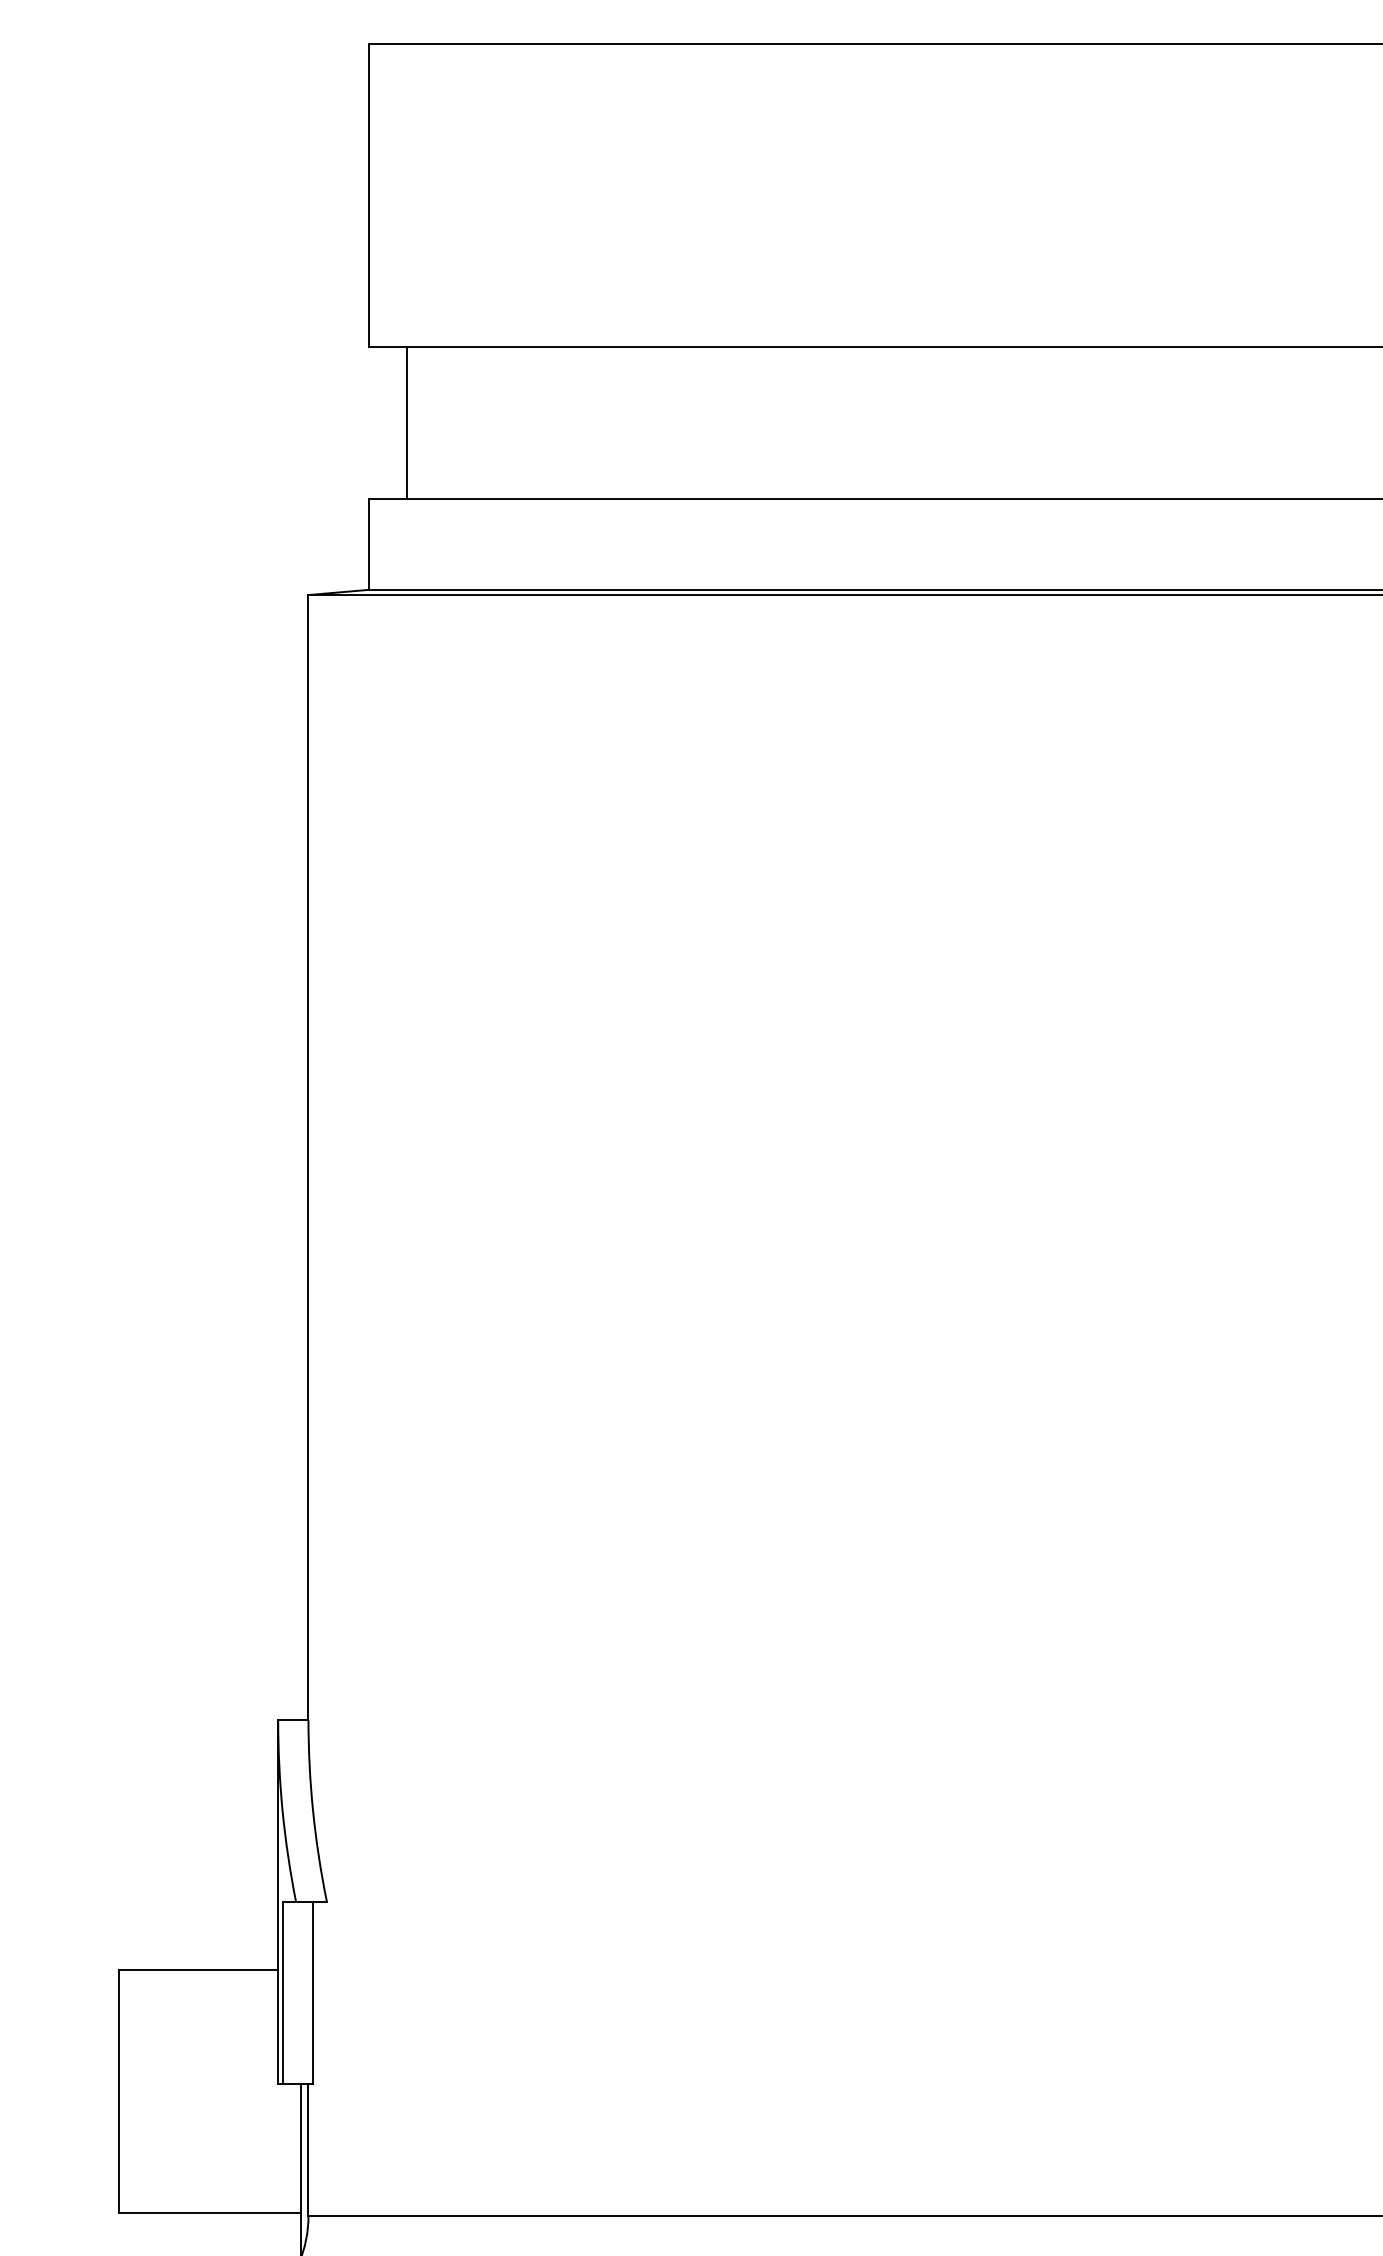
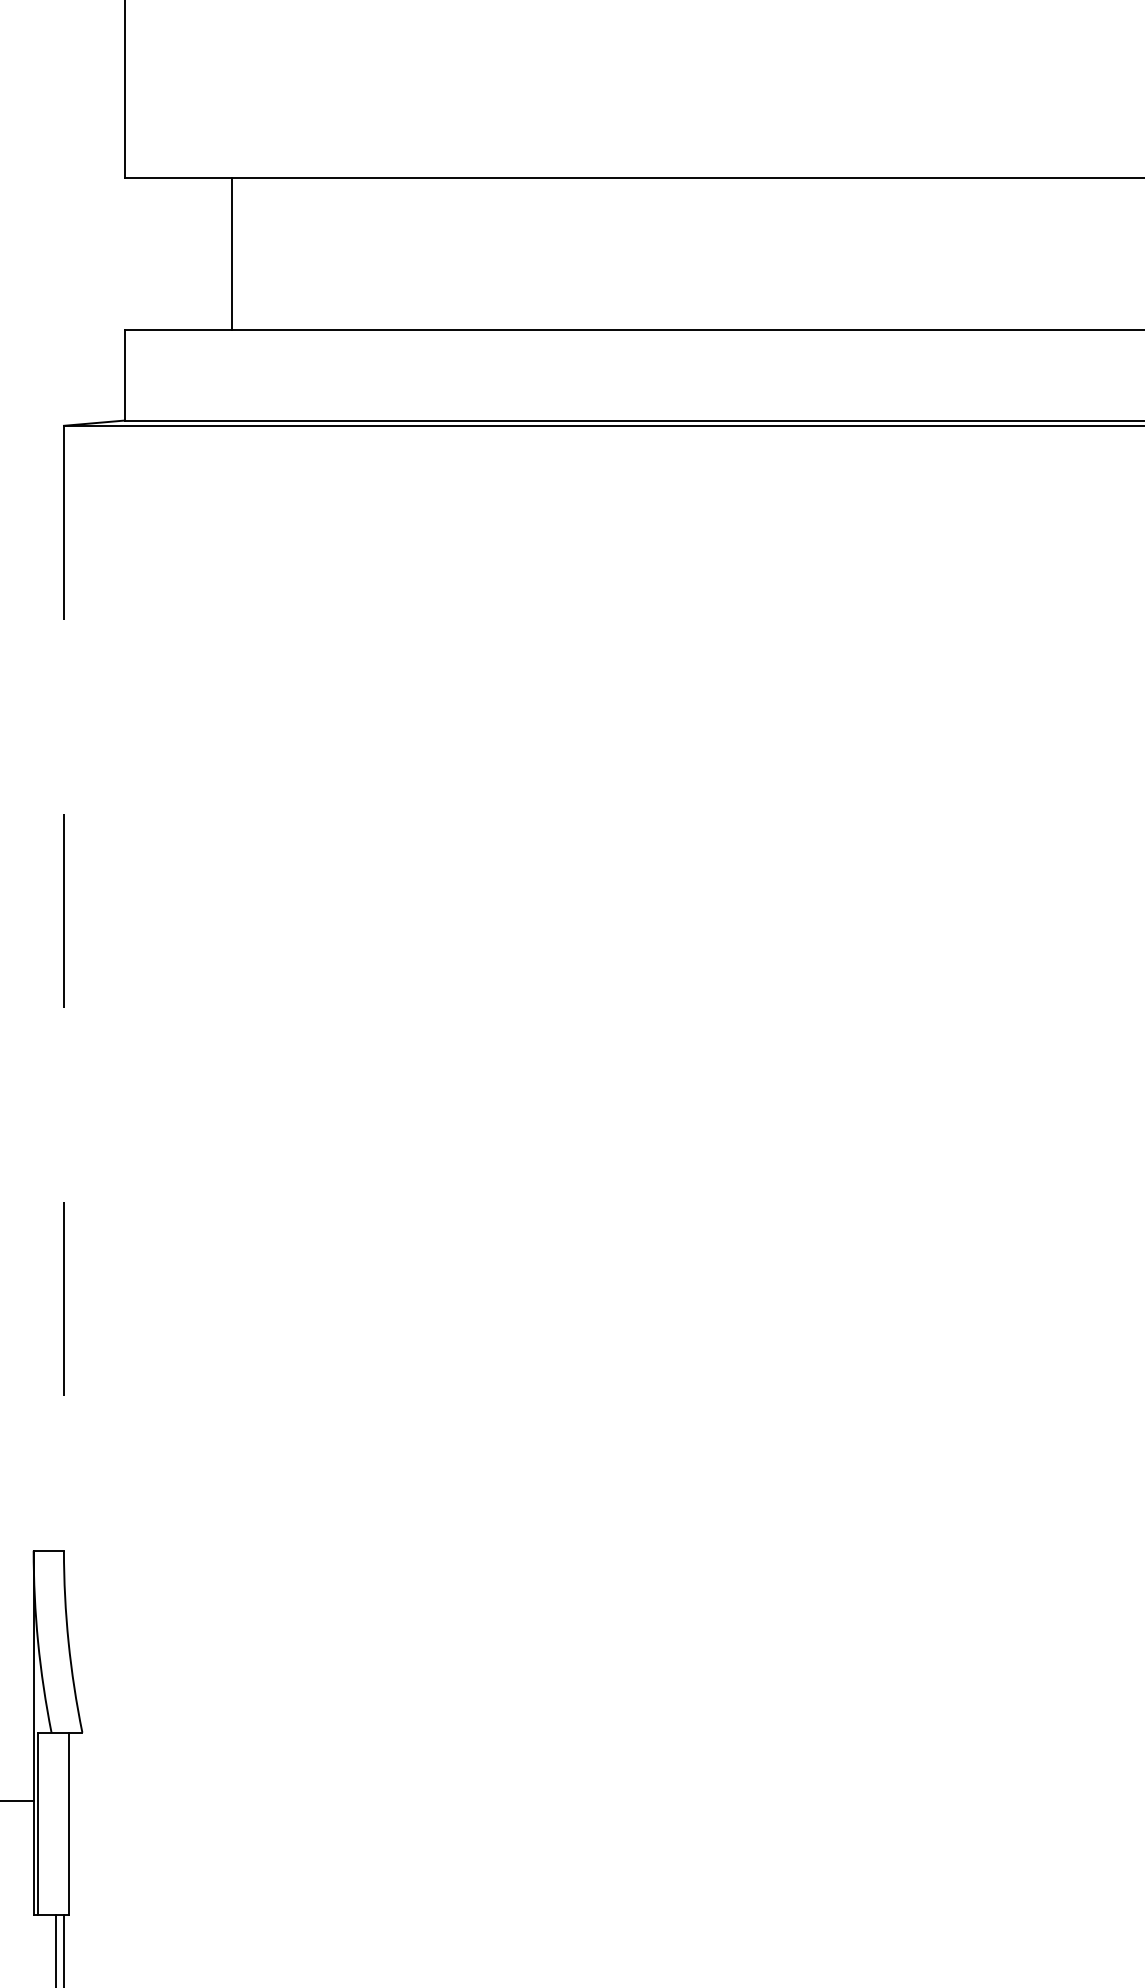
line: (407, 422) -> (231, 253), moved
line: (308, 1158) -> (63, 989), solid -> dashed

